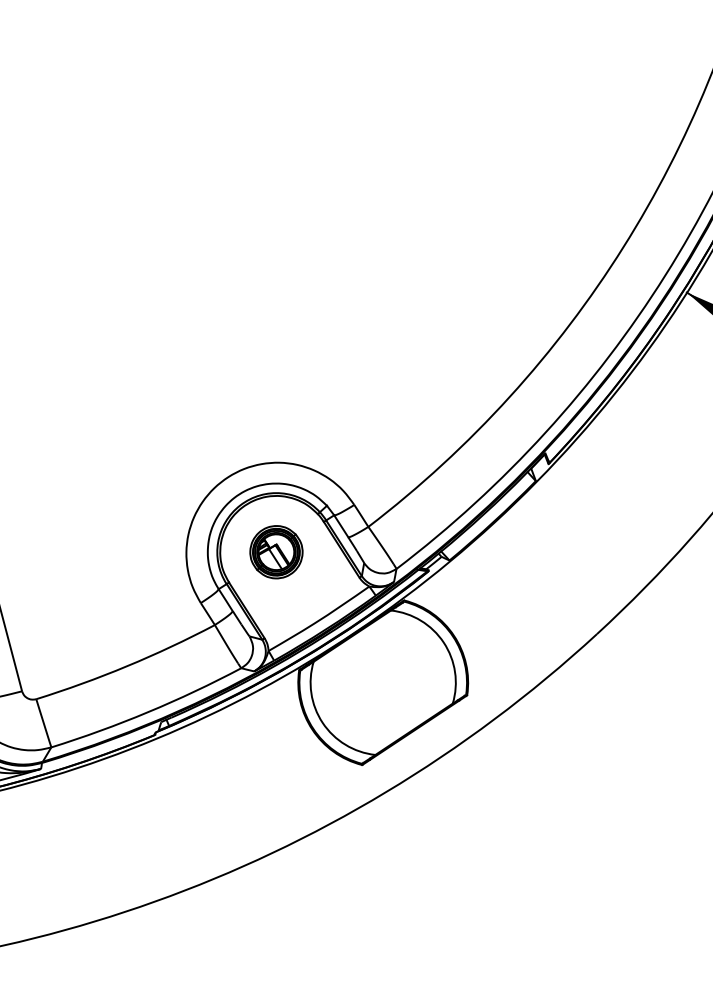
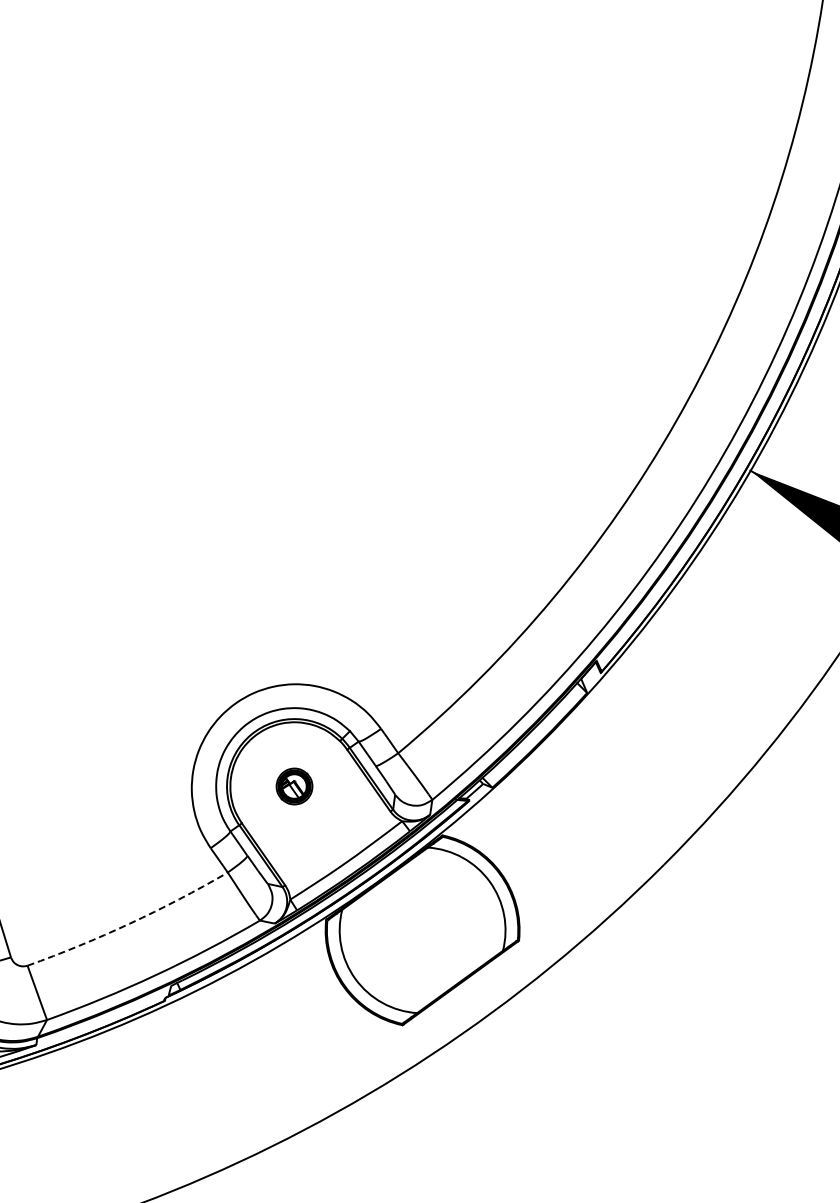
part: (276, 552) -> (294, 786), size x0.6
arc: (127, 665) -> (129, 923), solid -> dashed

